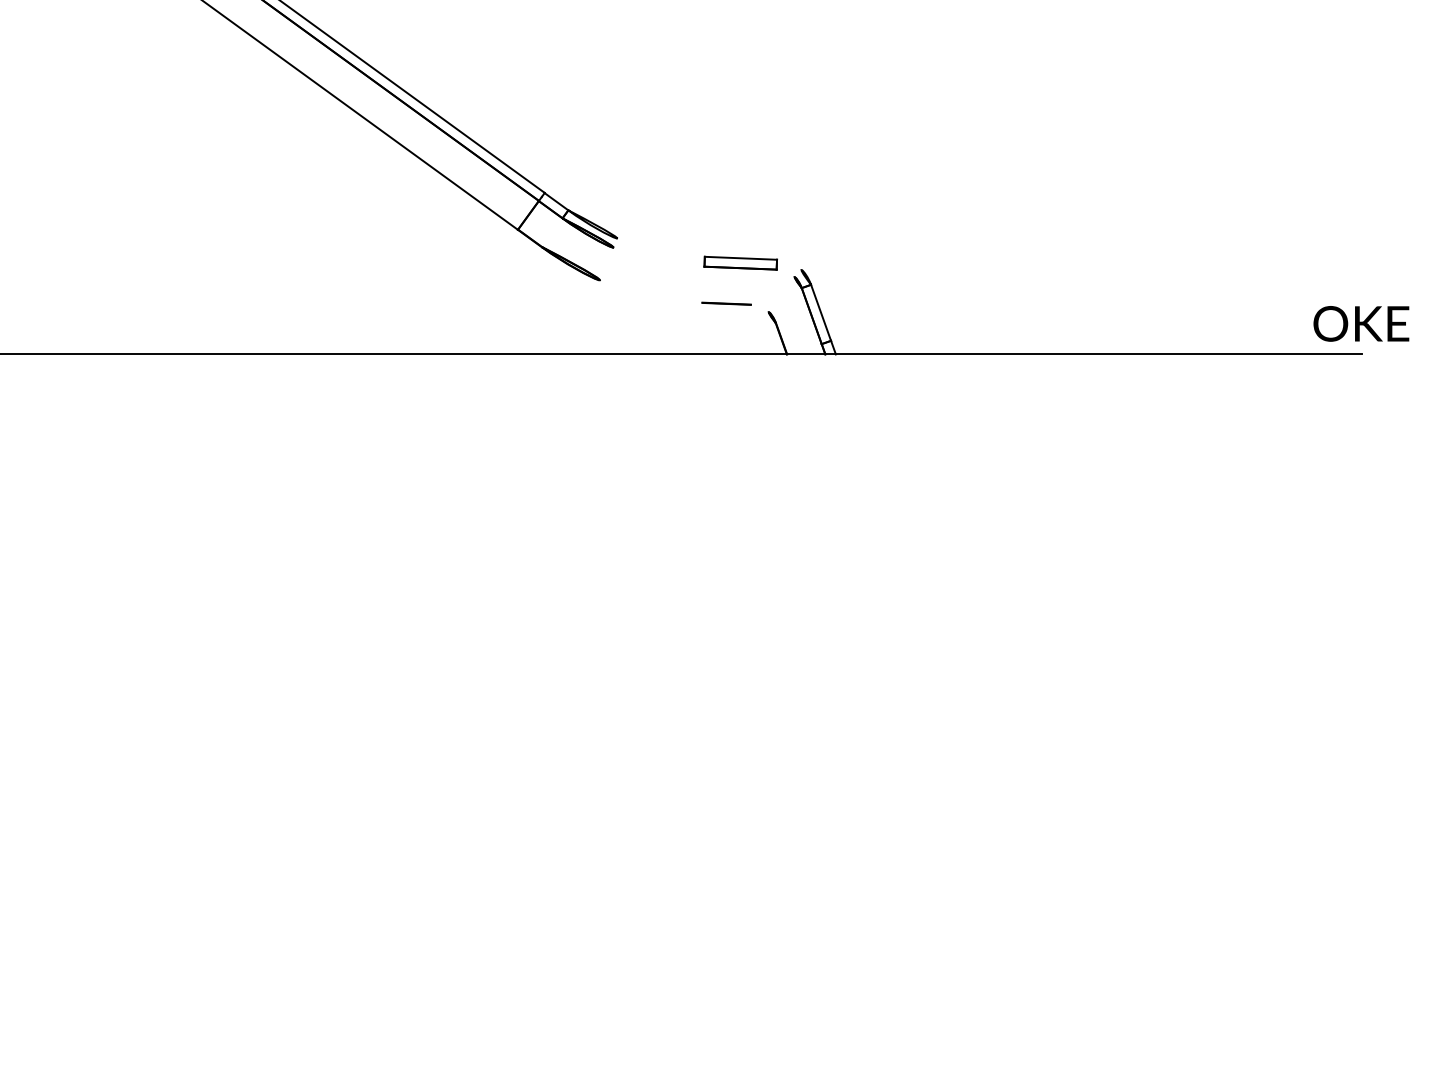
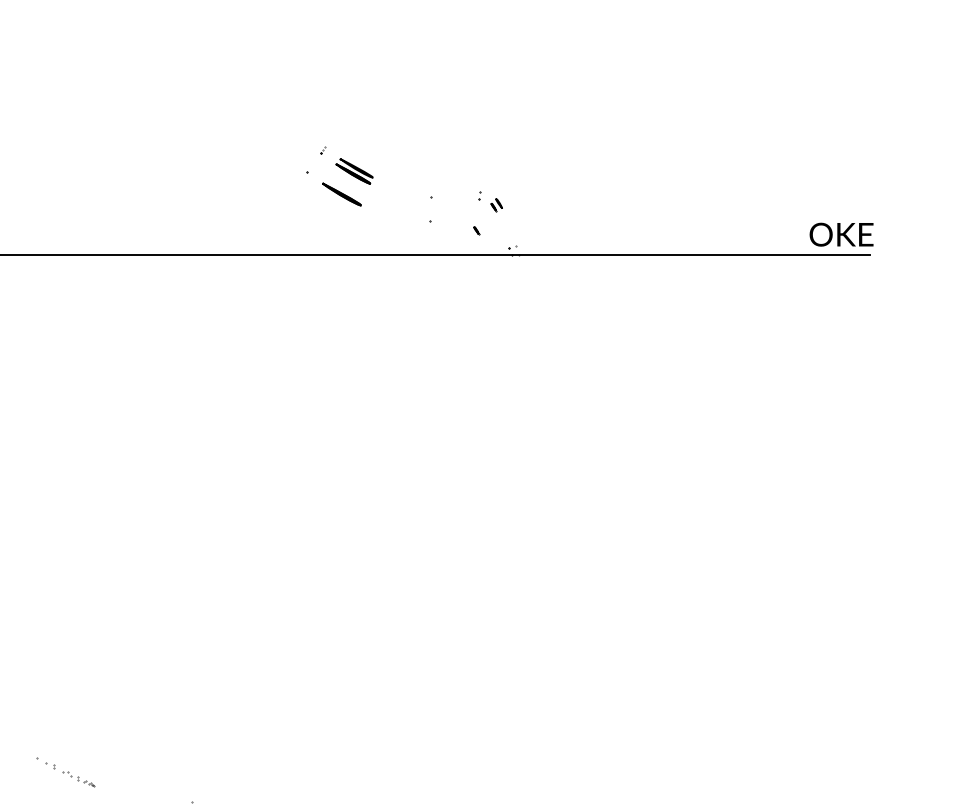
text: (1361, 323) -> (841, 234), moved

